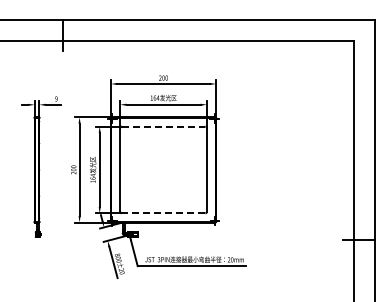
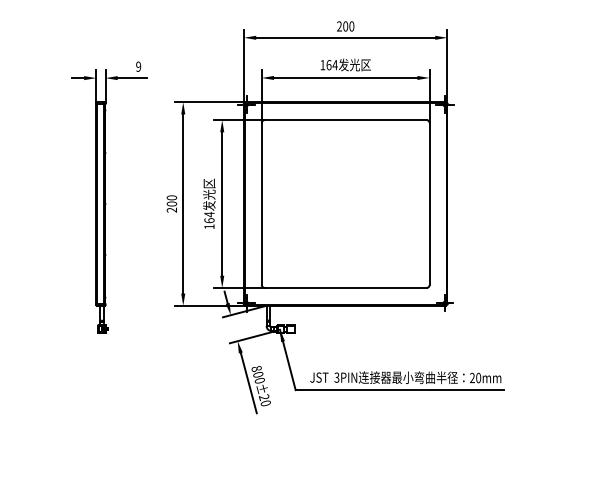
line: (163, 126) -> (345, 120), dashed -> solid
line: (163, 213) -> (345, 288), dashed -> solid

